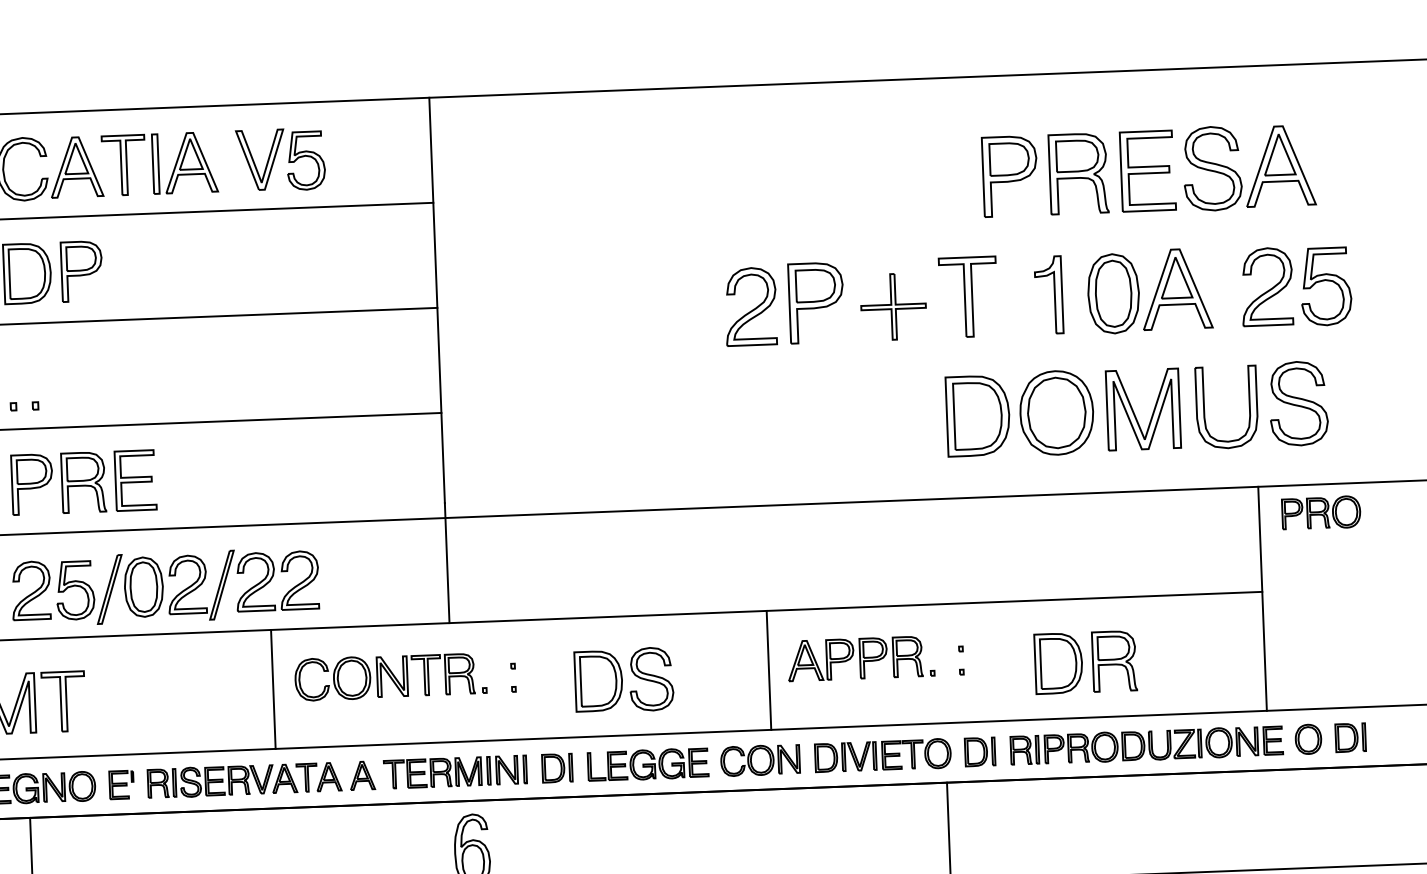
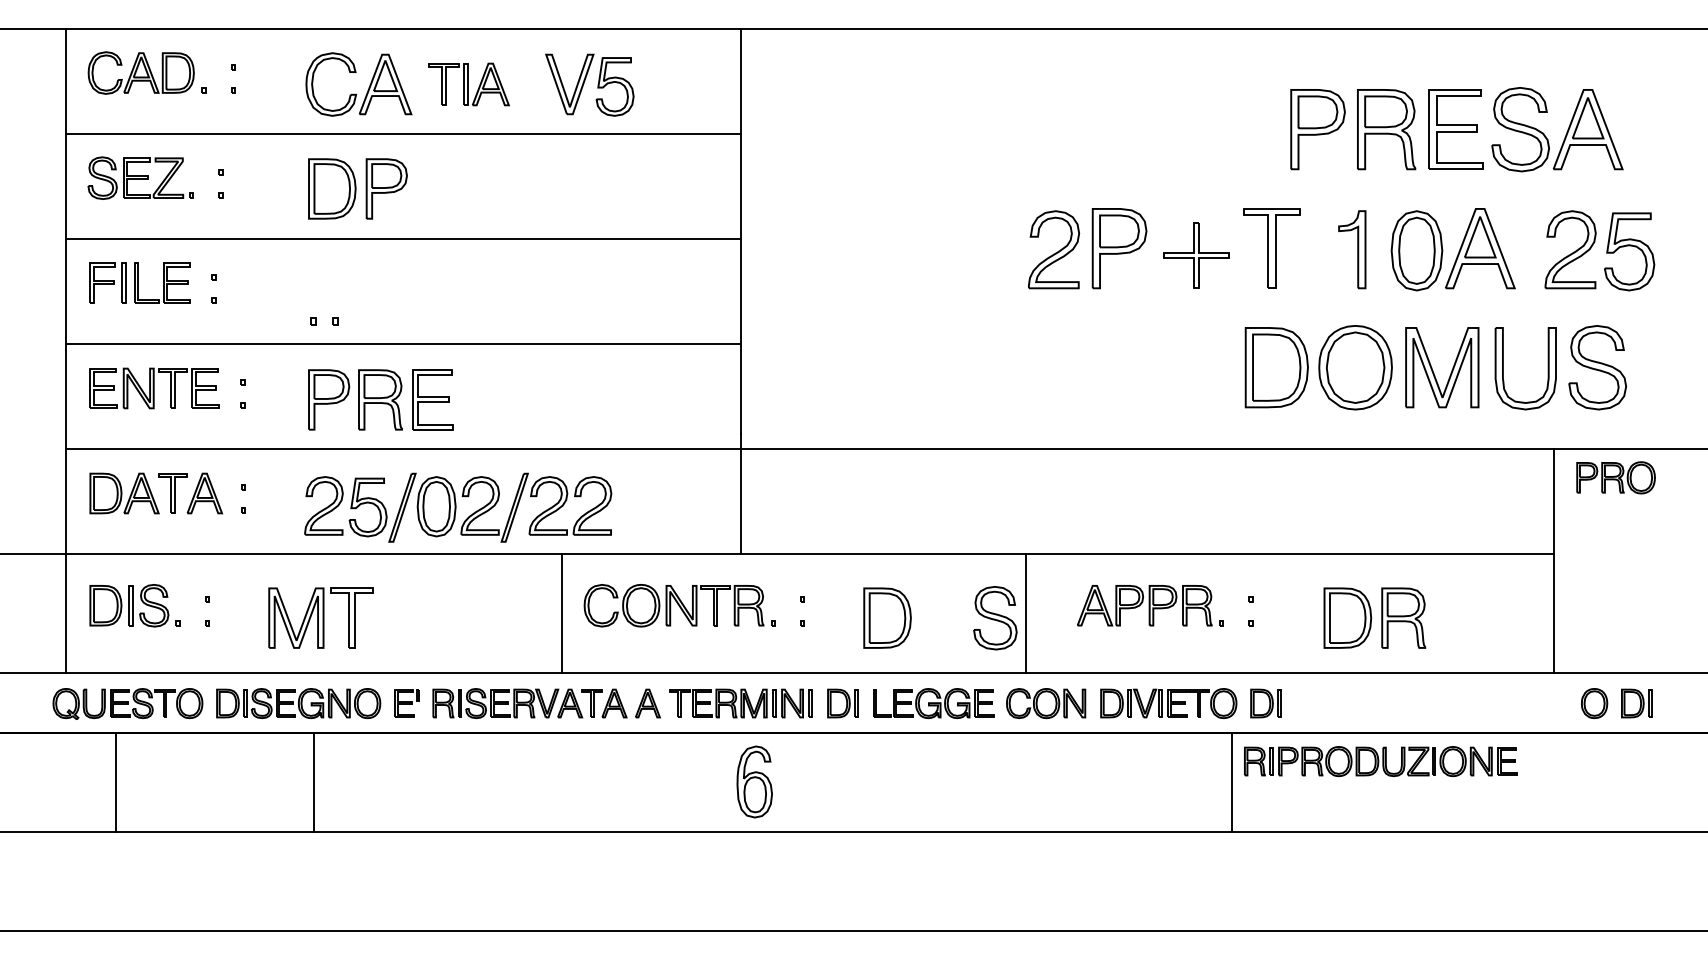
part: (159, 164) -> (468, 84), size x0.7
line: (769, 669) -> (1026, 613), moved
part: (651, 679) -> (995, 618), moved
part: (1146, 745) -> (1380, 761), moved

